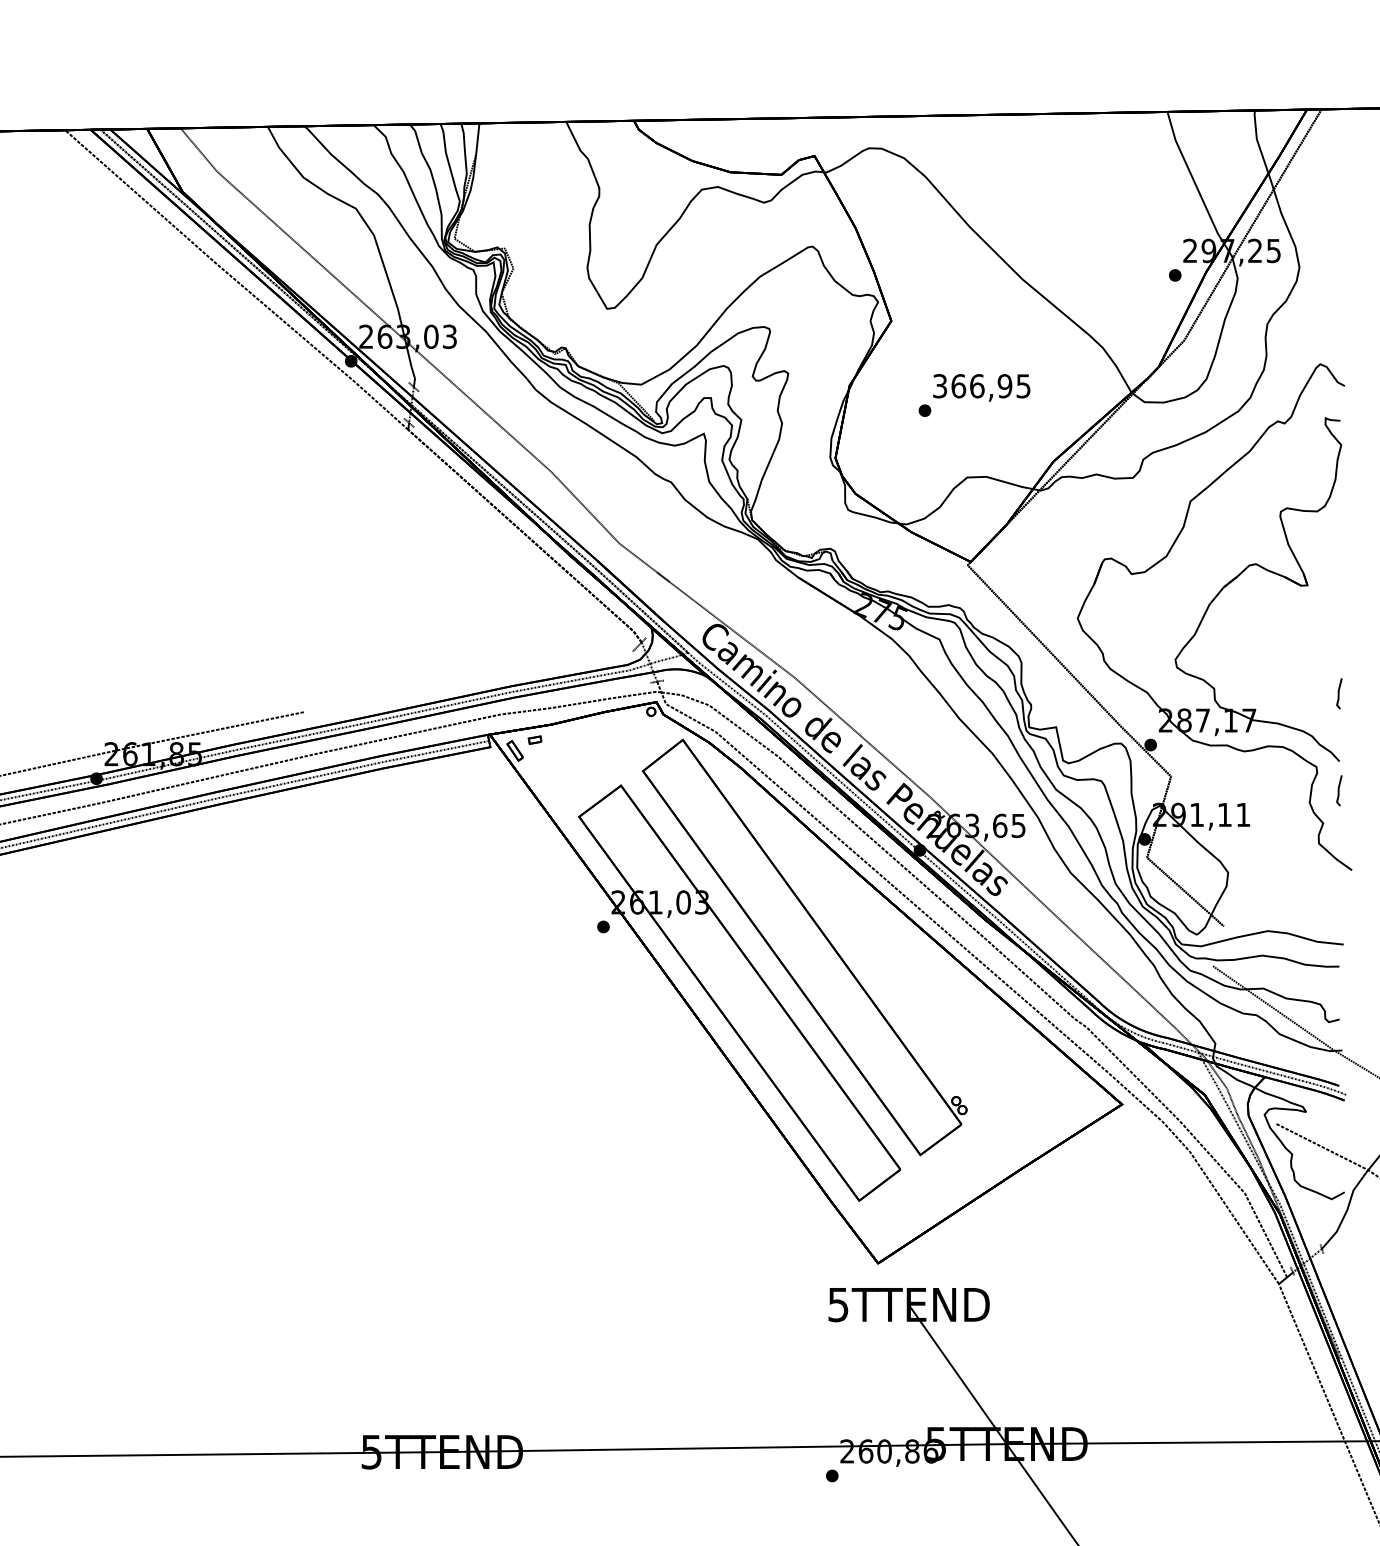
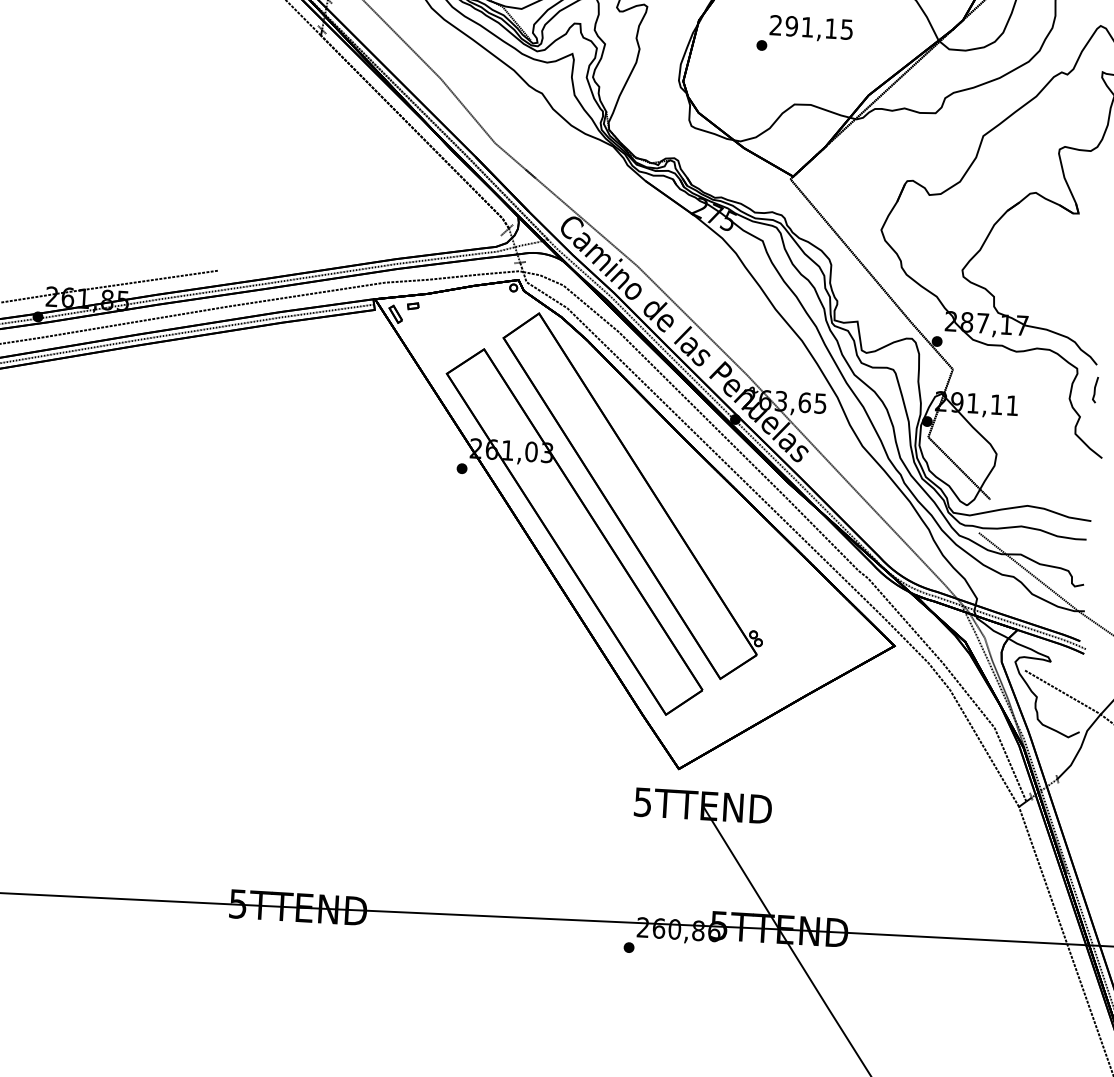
text: (972, 386) -> (803, 27), 366,95 -> 291,15
line: (1339, 693) -> (1100, 307), removed

